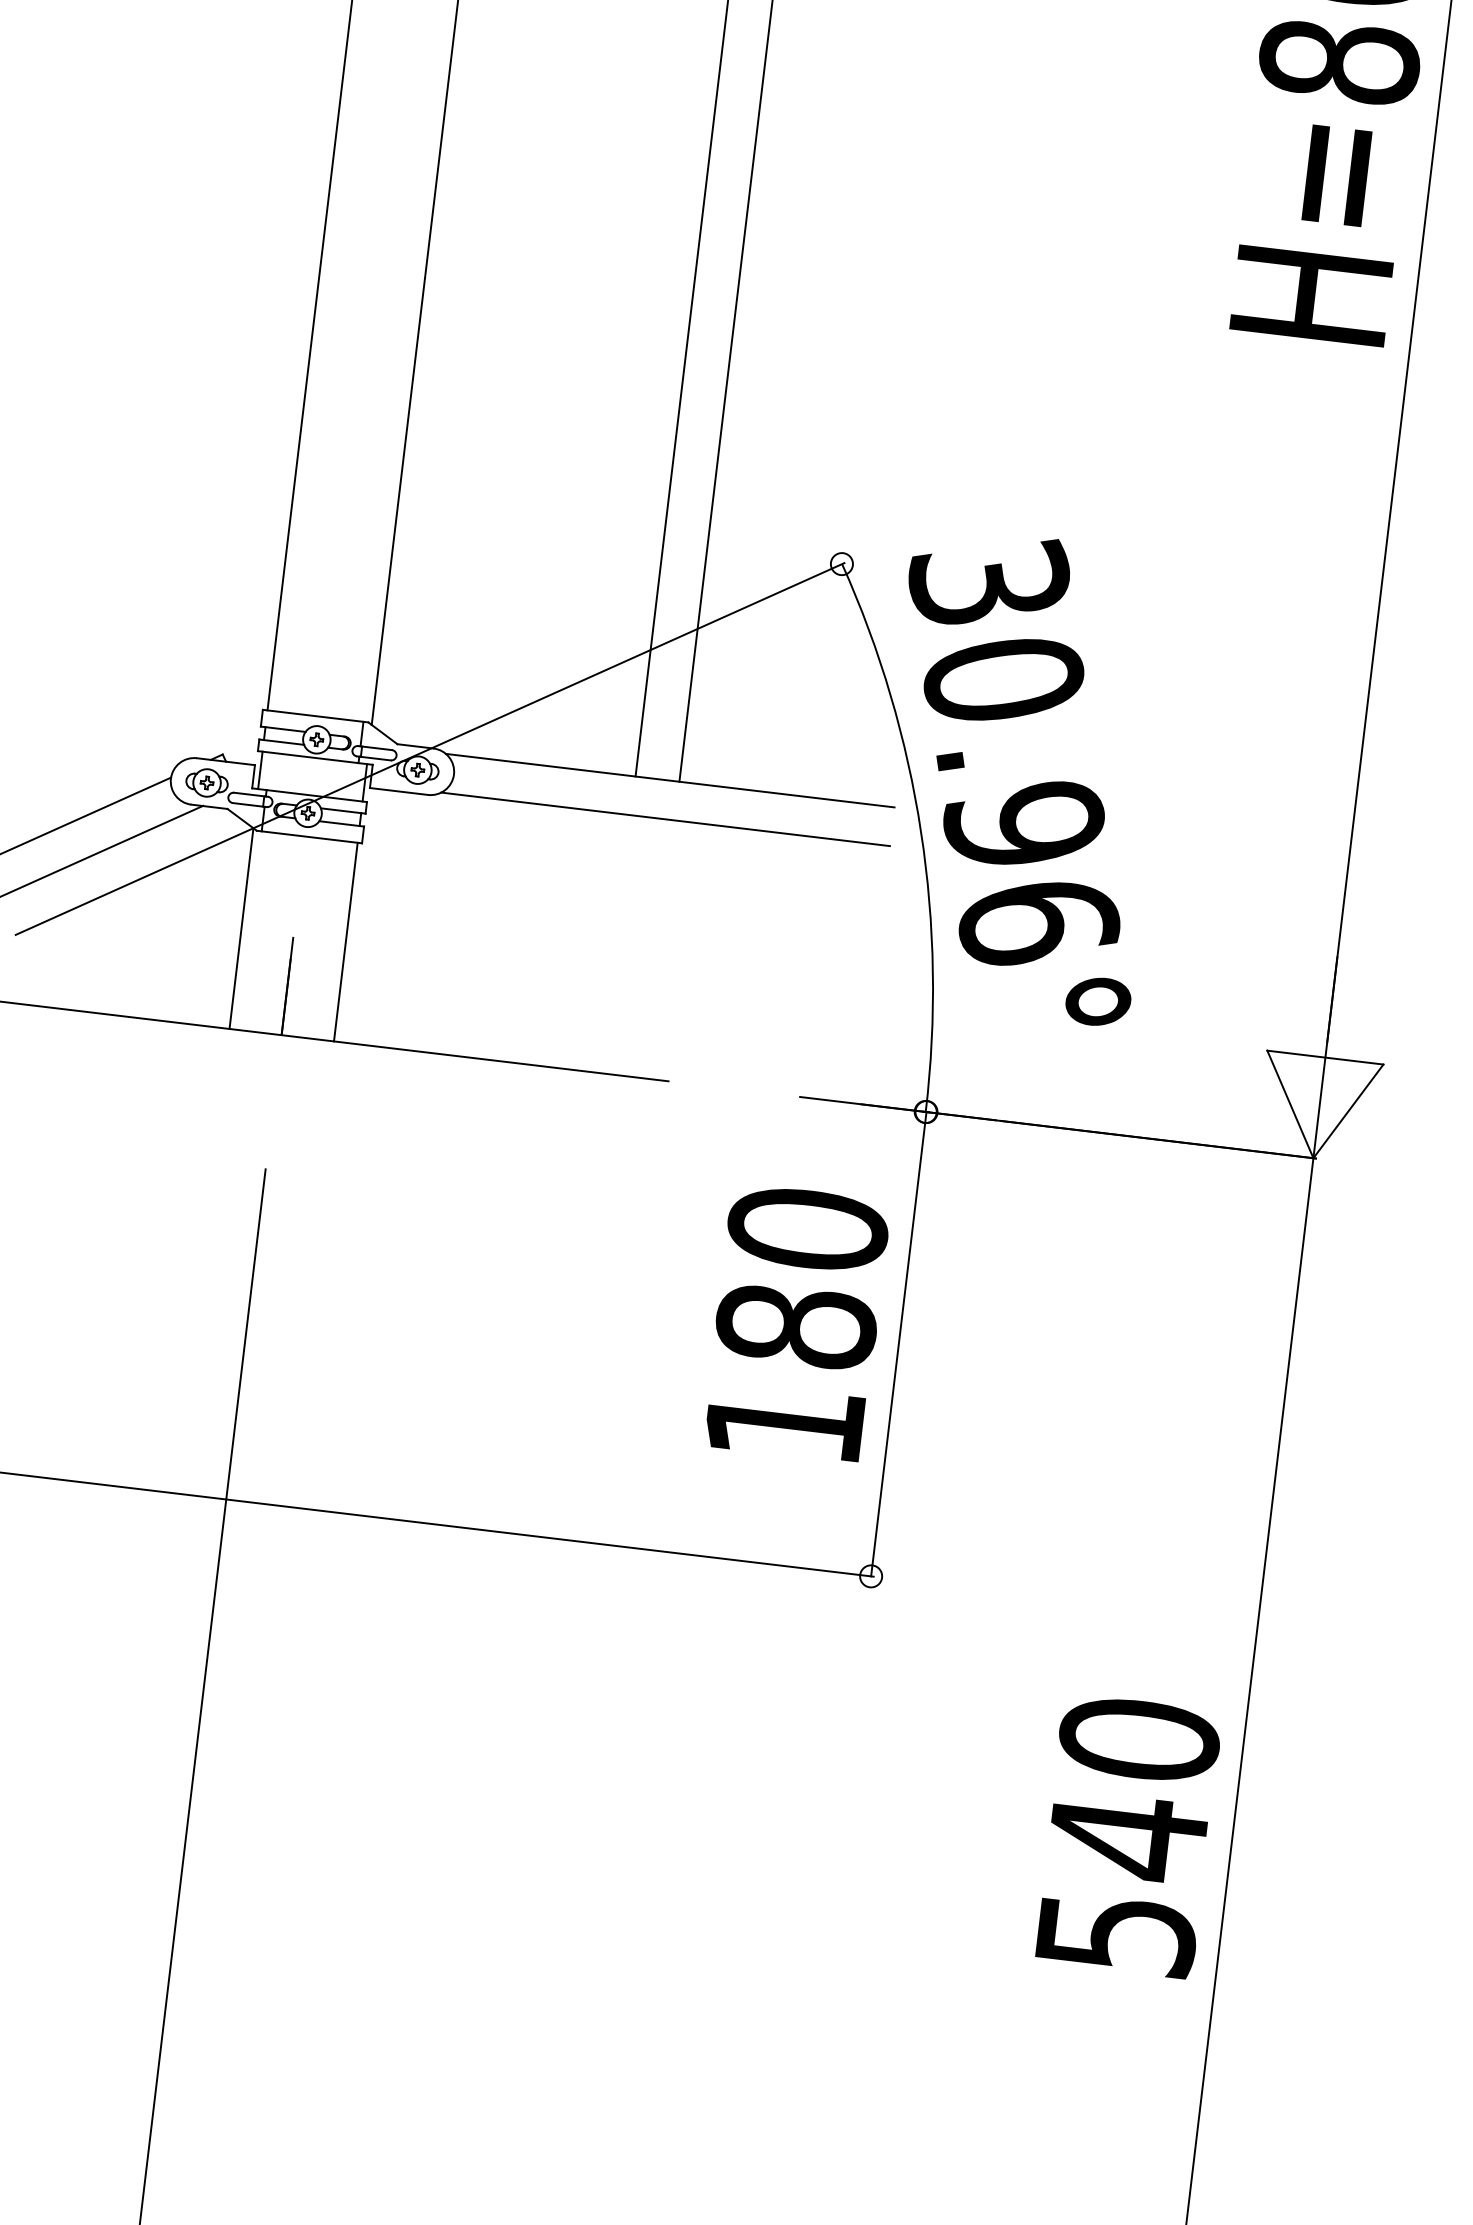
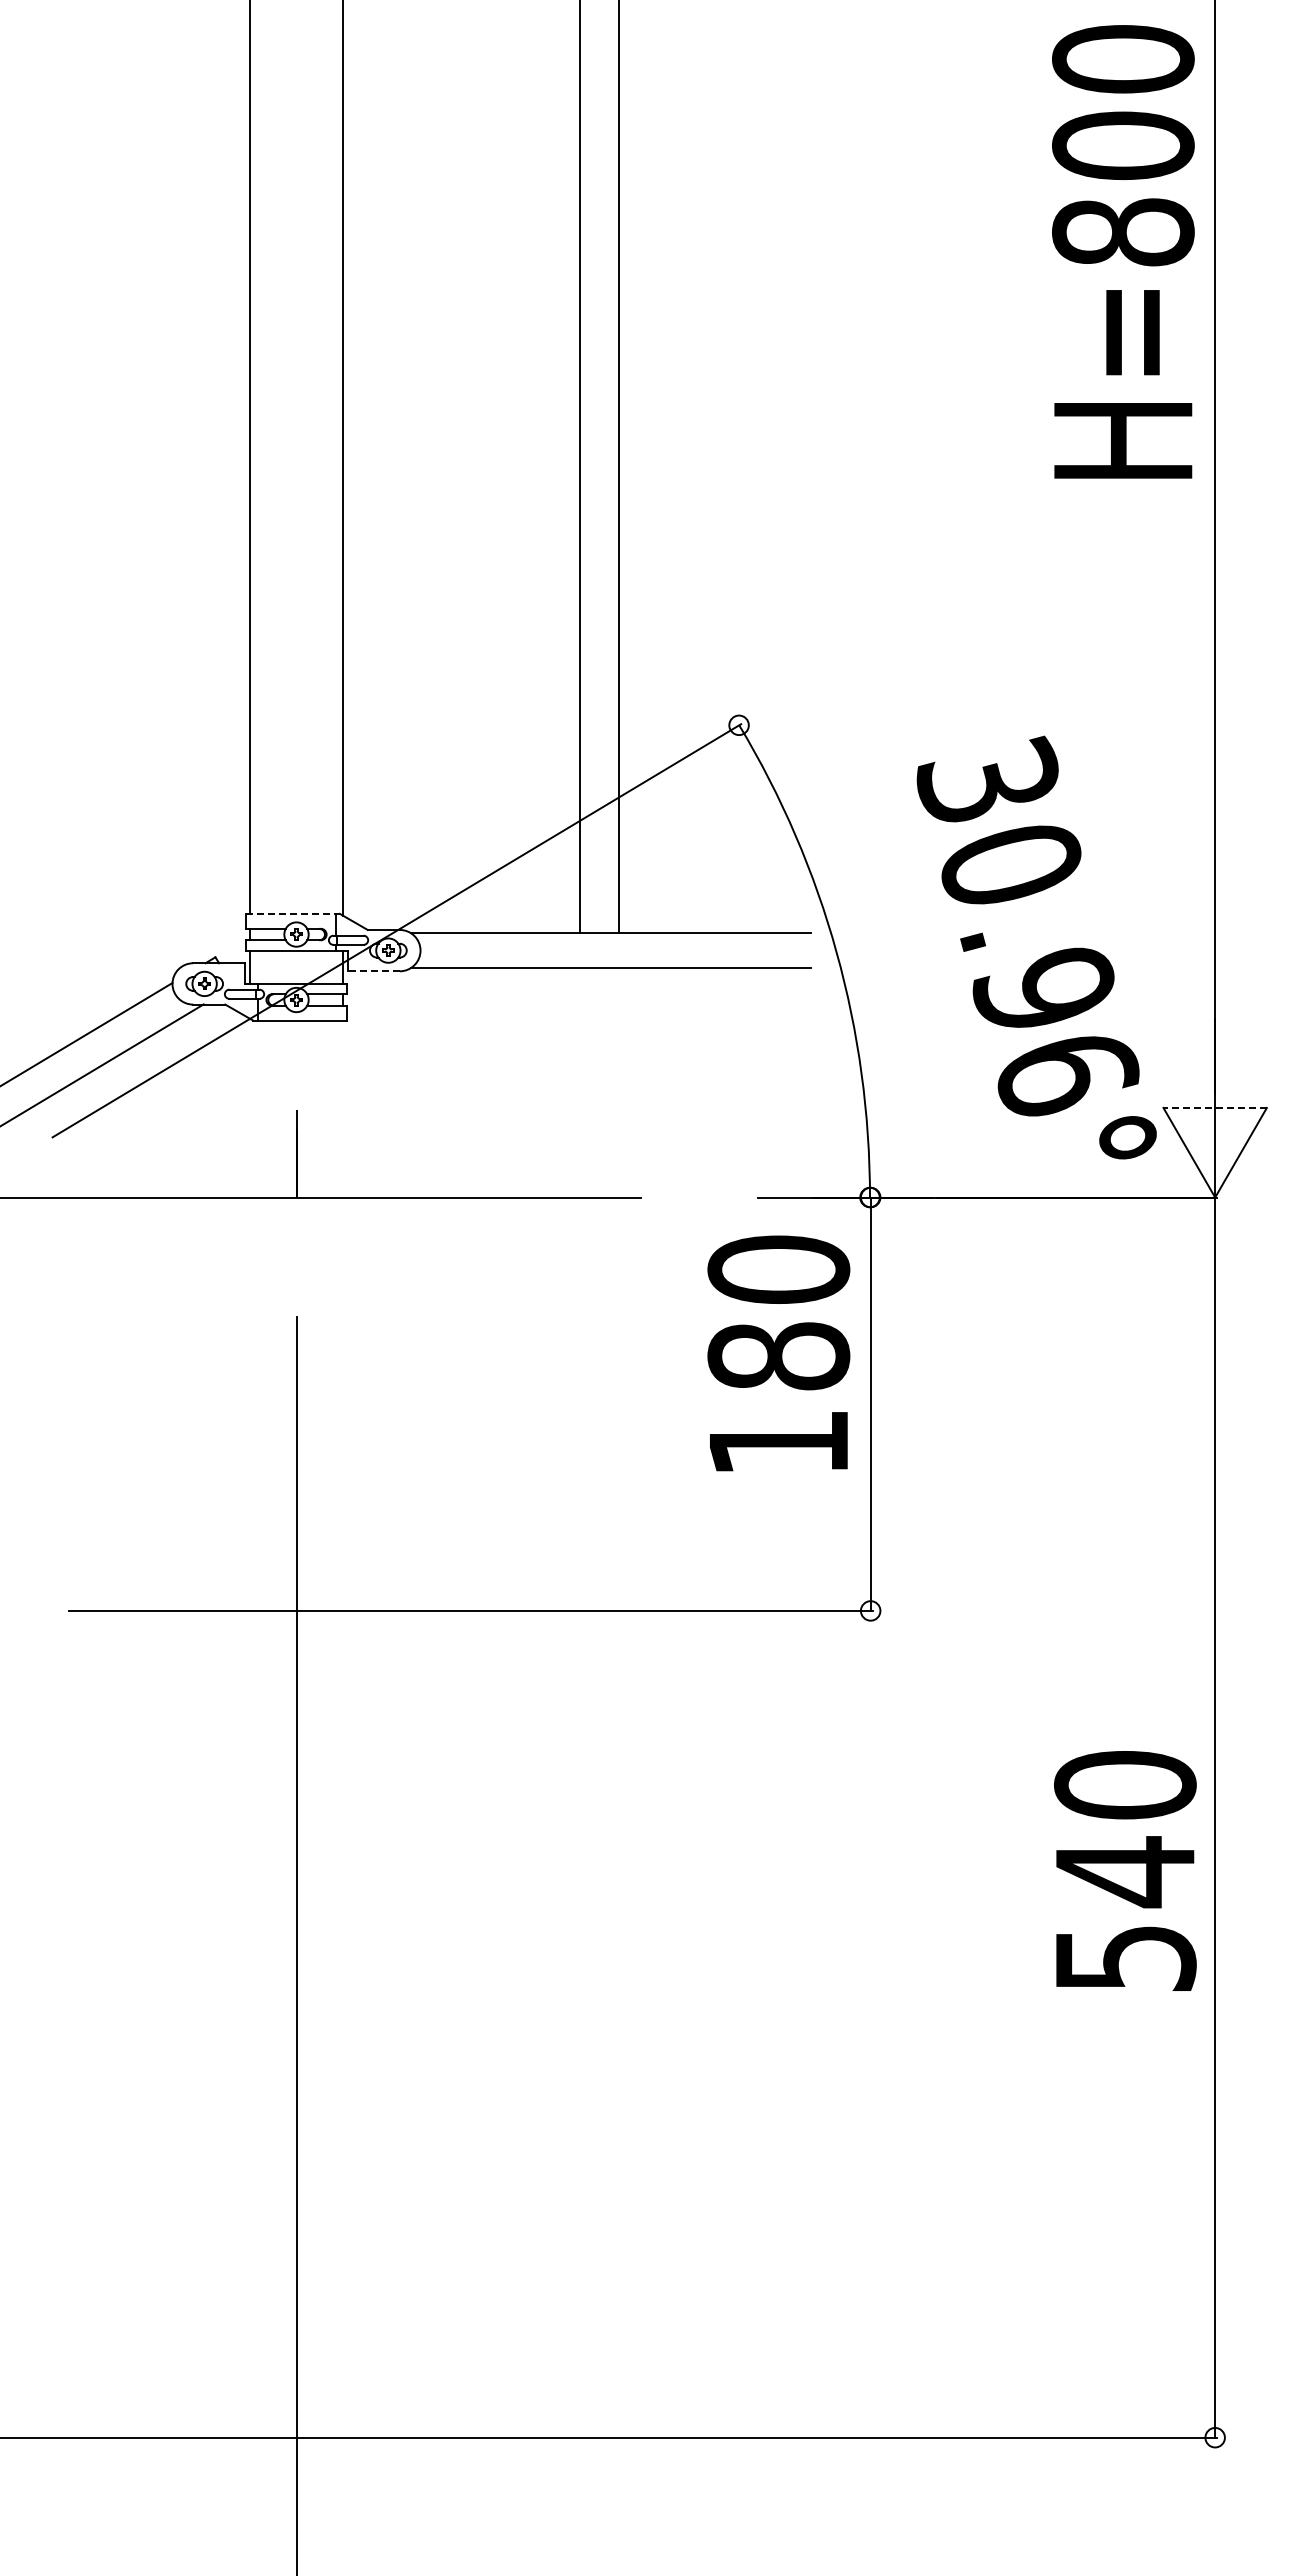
line: (315, 715) -> (292, 913), solid -> dashed
text: (1021, 775) -> (1036, 947), moved
line: (399, 791) -> (374, 971), solid -> dashed
line: (242, 927) -> (250, 1107), removed
line: (346, 941) -> (343, 1108), removed
line: (1325, 1057) -> (1215, 1107), solid -> dashed
text: (796, 1323) -> (778, 1353), moved
text: (1128, 1835) -> (1125, 1870), moved

